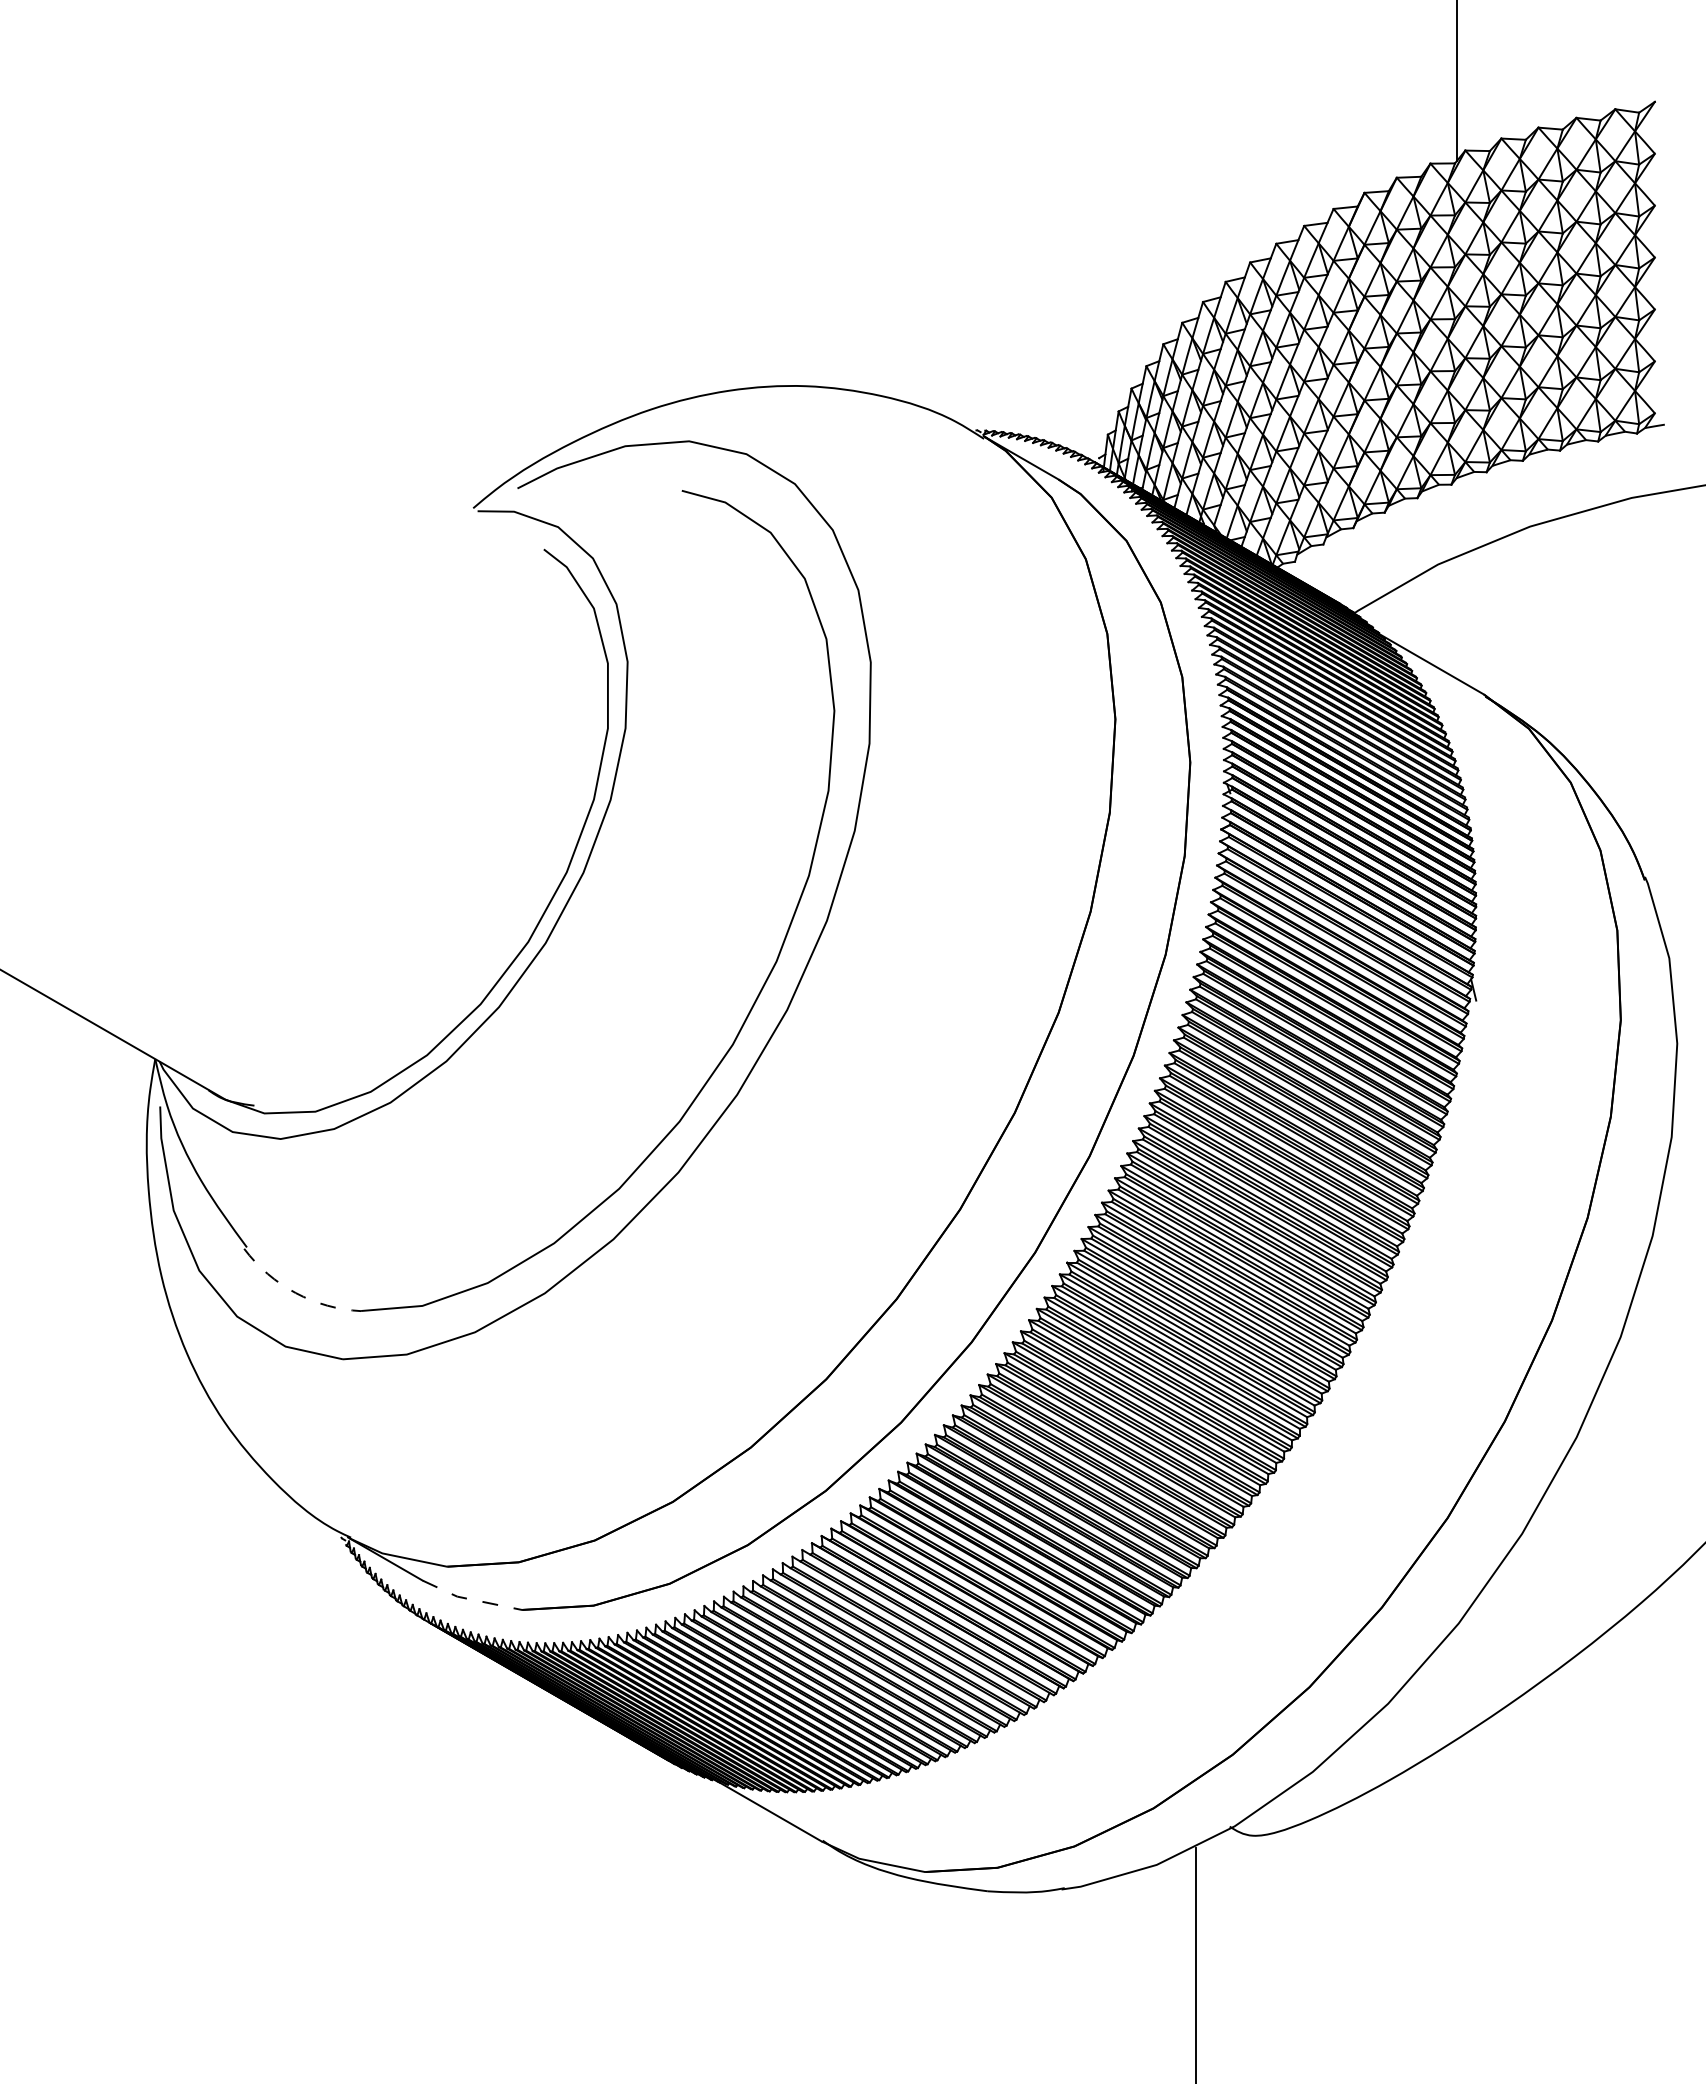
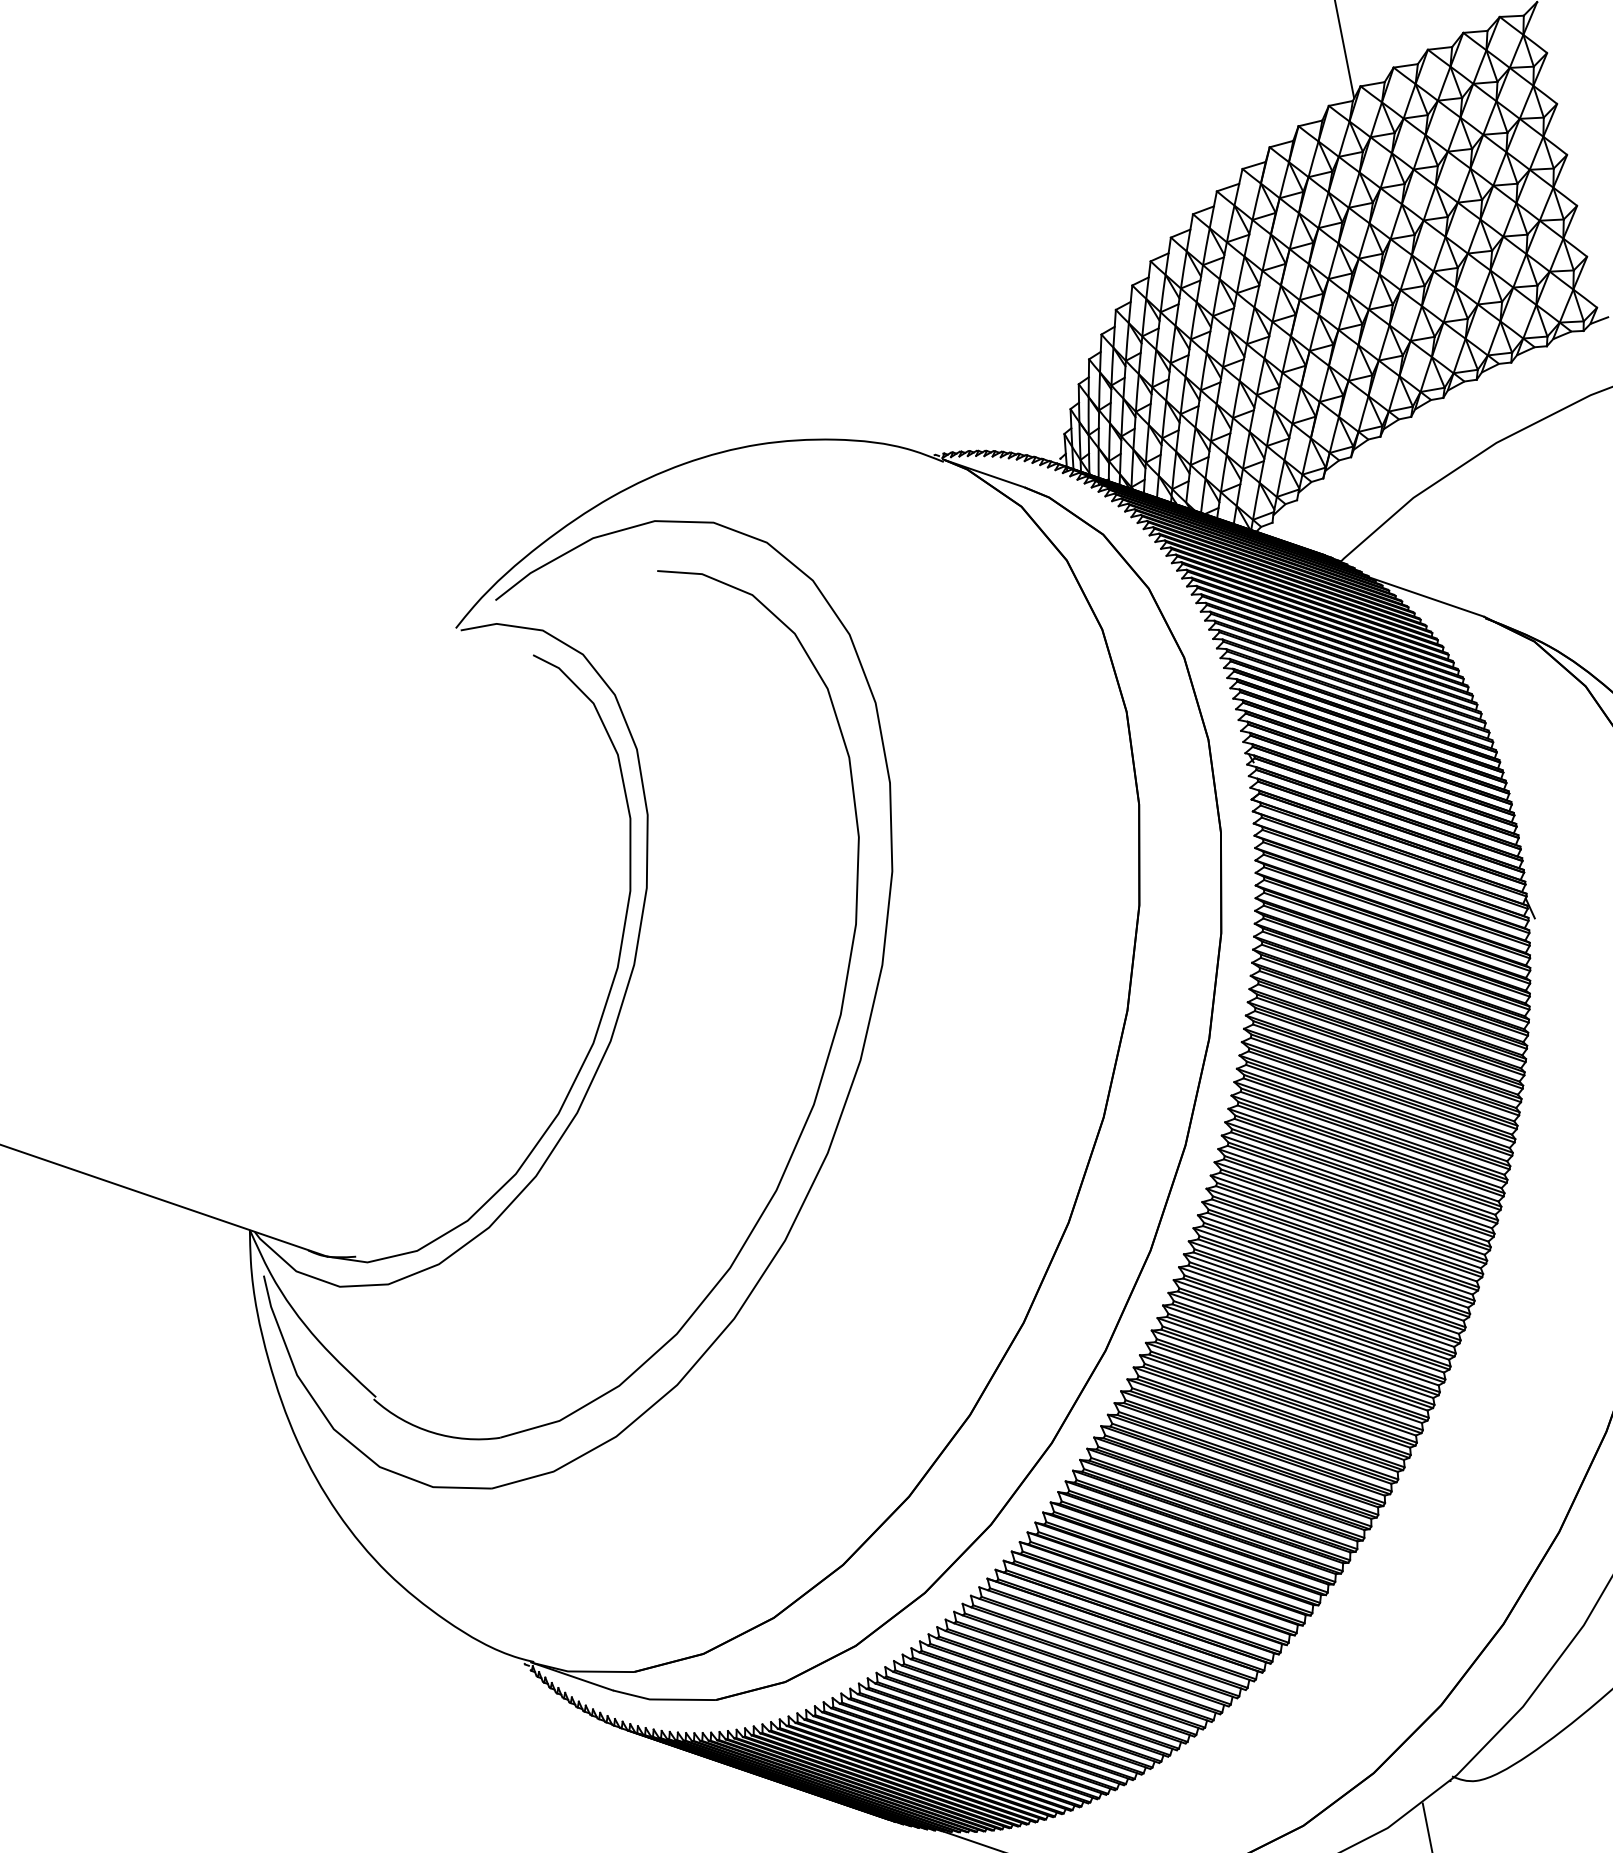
arc: (295, 1293) -> (432, 1433), dashed -> solid
line: (470, 1599) -> (663, 1699), dashed -> solid

